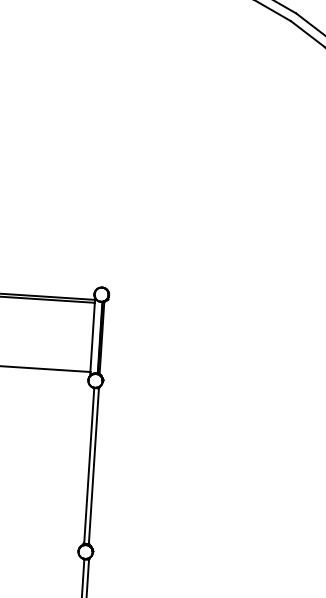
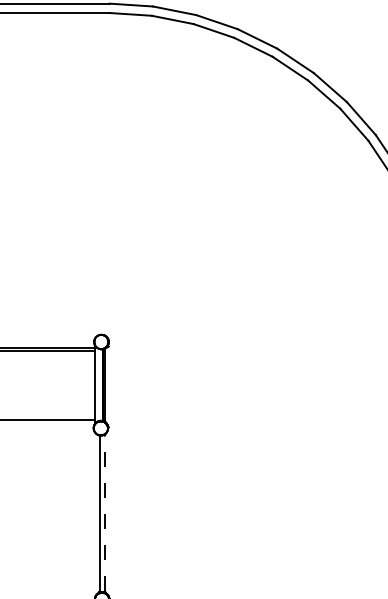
line: (93, 465) -> (104, 512), solid -> dashed

